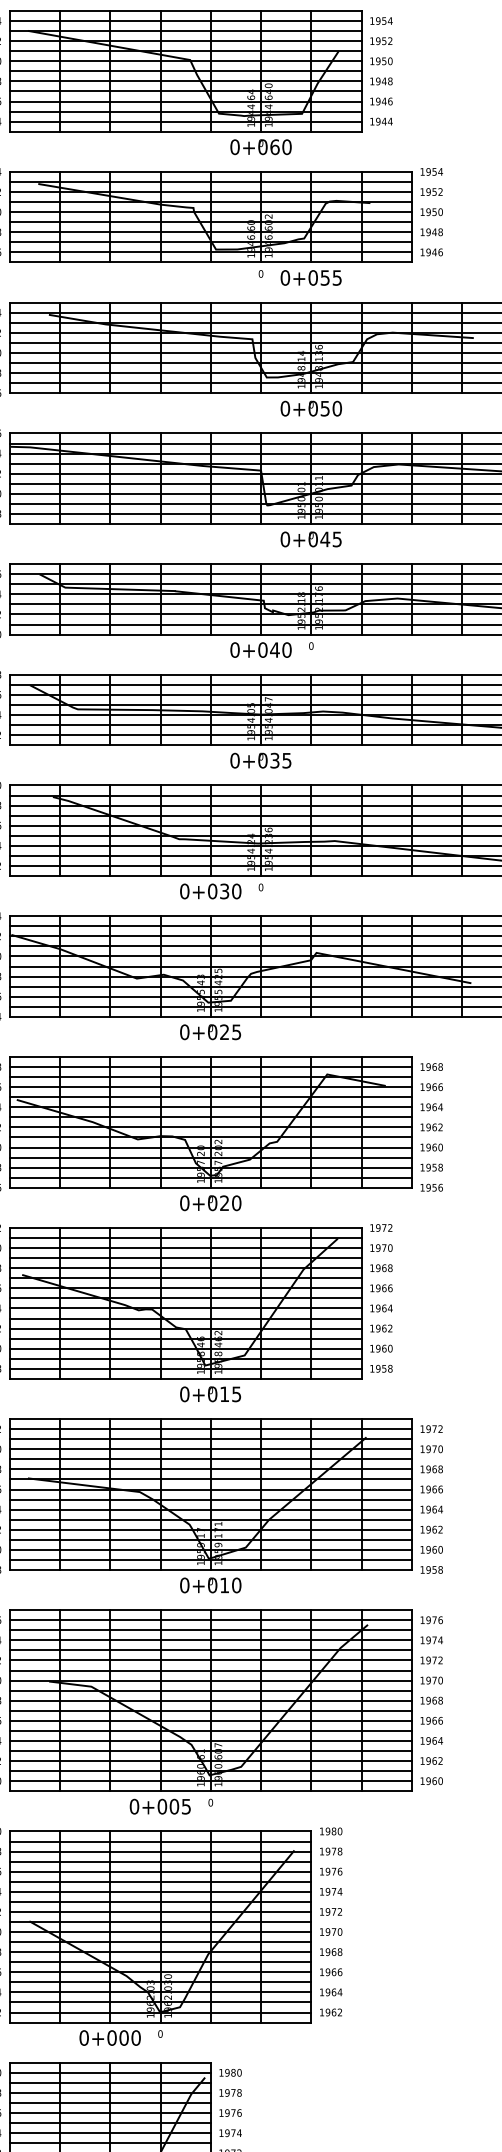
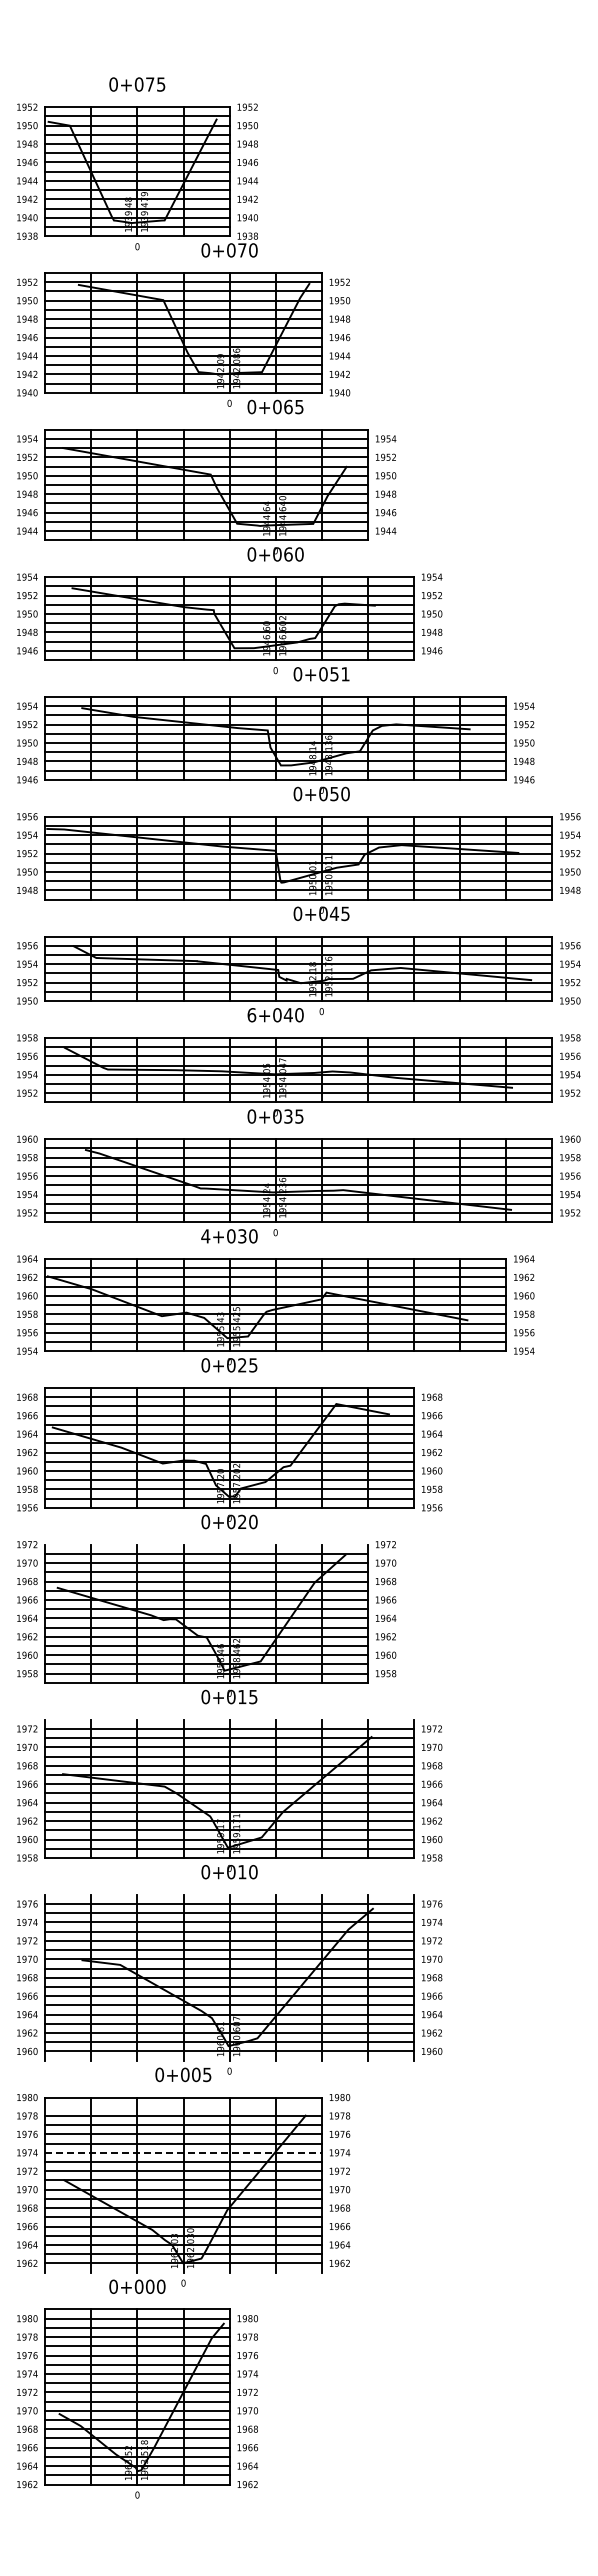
text: (337, 278) -> (345, 674), 0+055 -> 0+051
text: (234, 650) -> (251, 1015), 0+040 -> 6+040
text: (184, 891) -> (205, 1236), 0+030 -> 4+030
line: (185, 1227) -> (206, 1544), removed
line: (210, 1418) -> (229, 1719), removed
line: (210, 1609) -> (229, 1894), removed
line: (210, 1791) -> (229, 2060), removed
line: (160, 1841) -> (183, 2106), removed
line: (161, 1891) -> (184, 2152), solid -> dashed
line: (160, 2022) -> (183, 2272), removed

